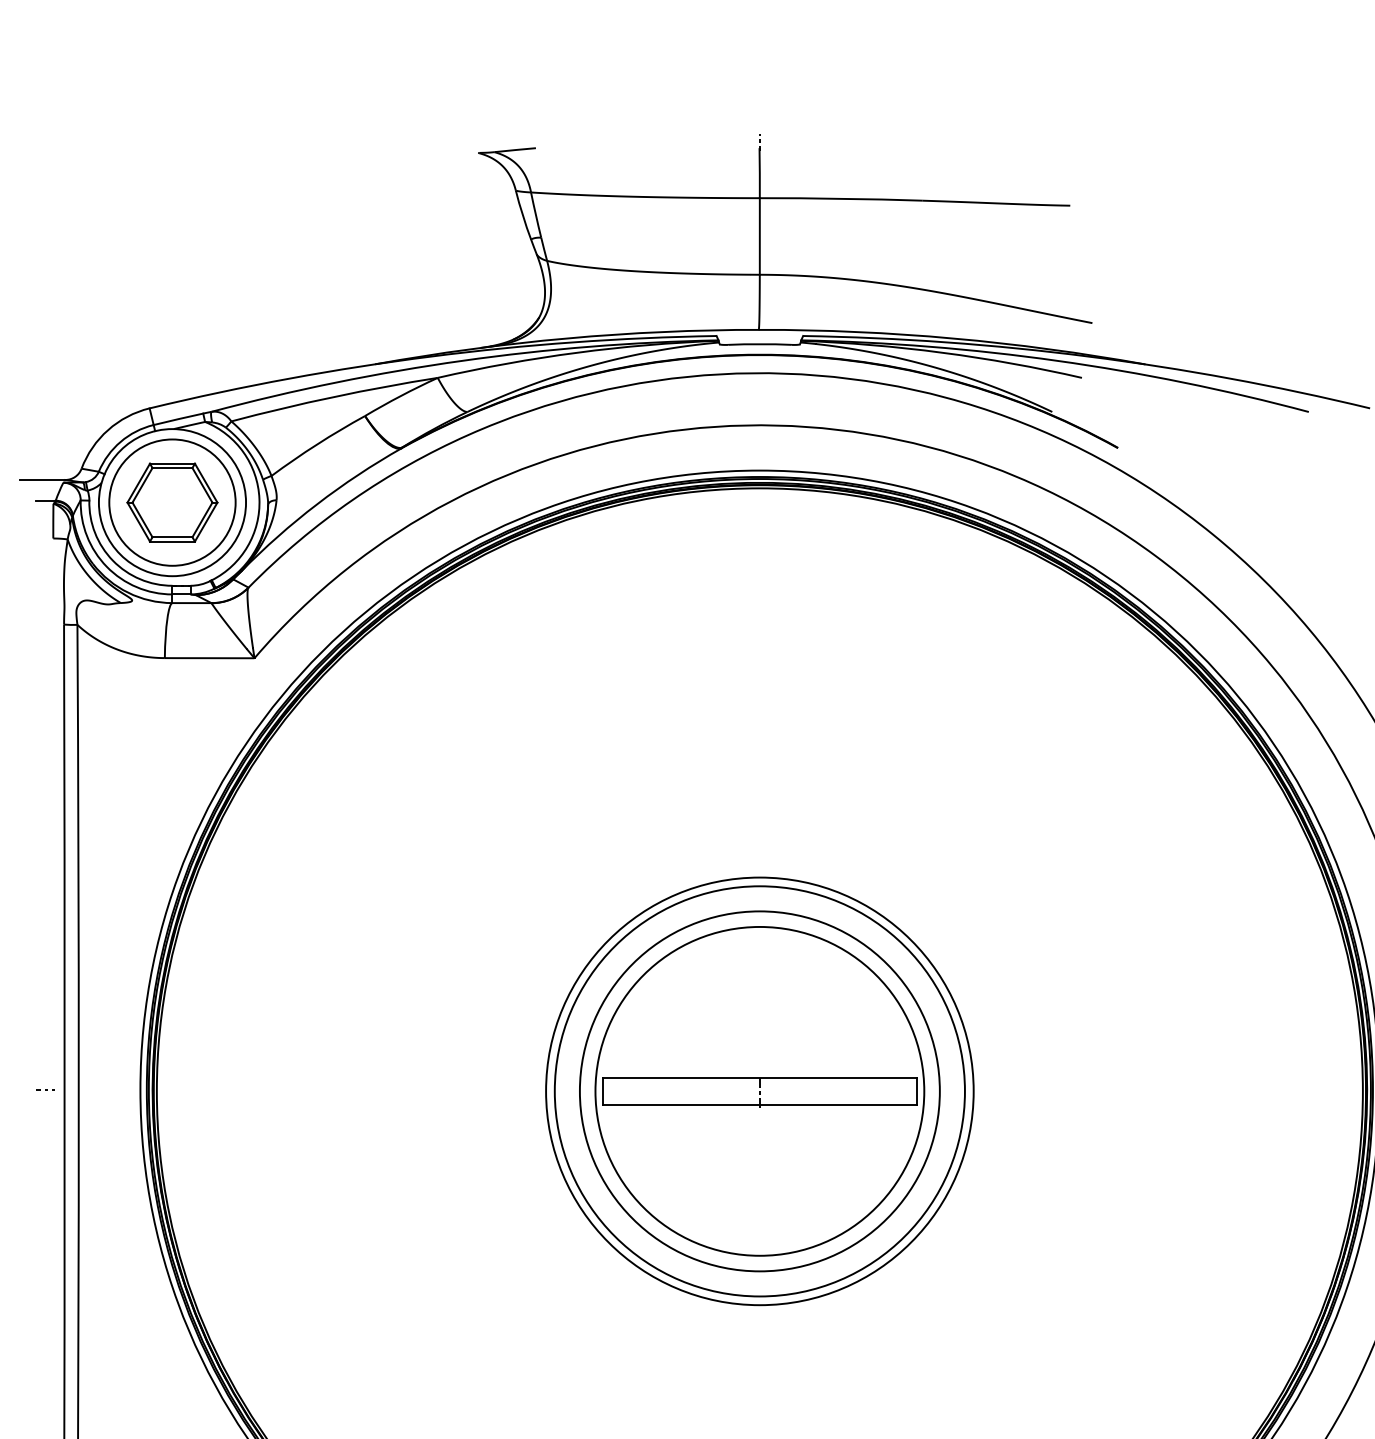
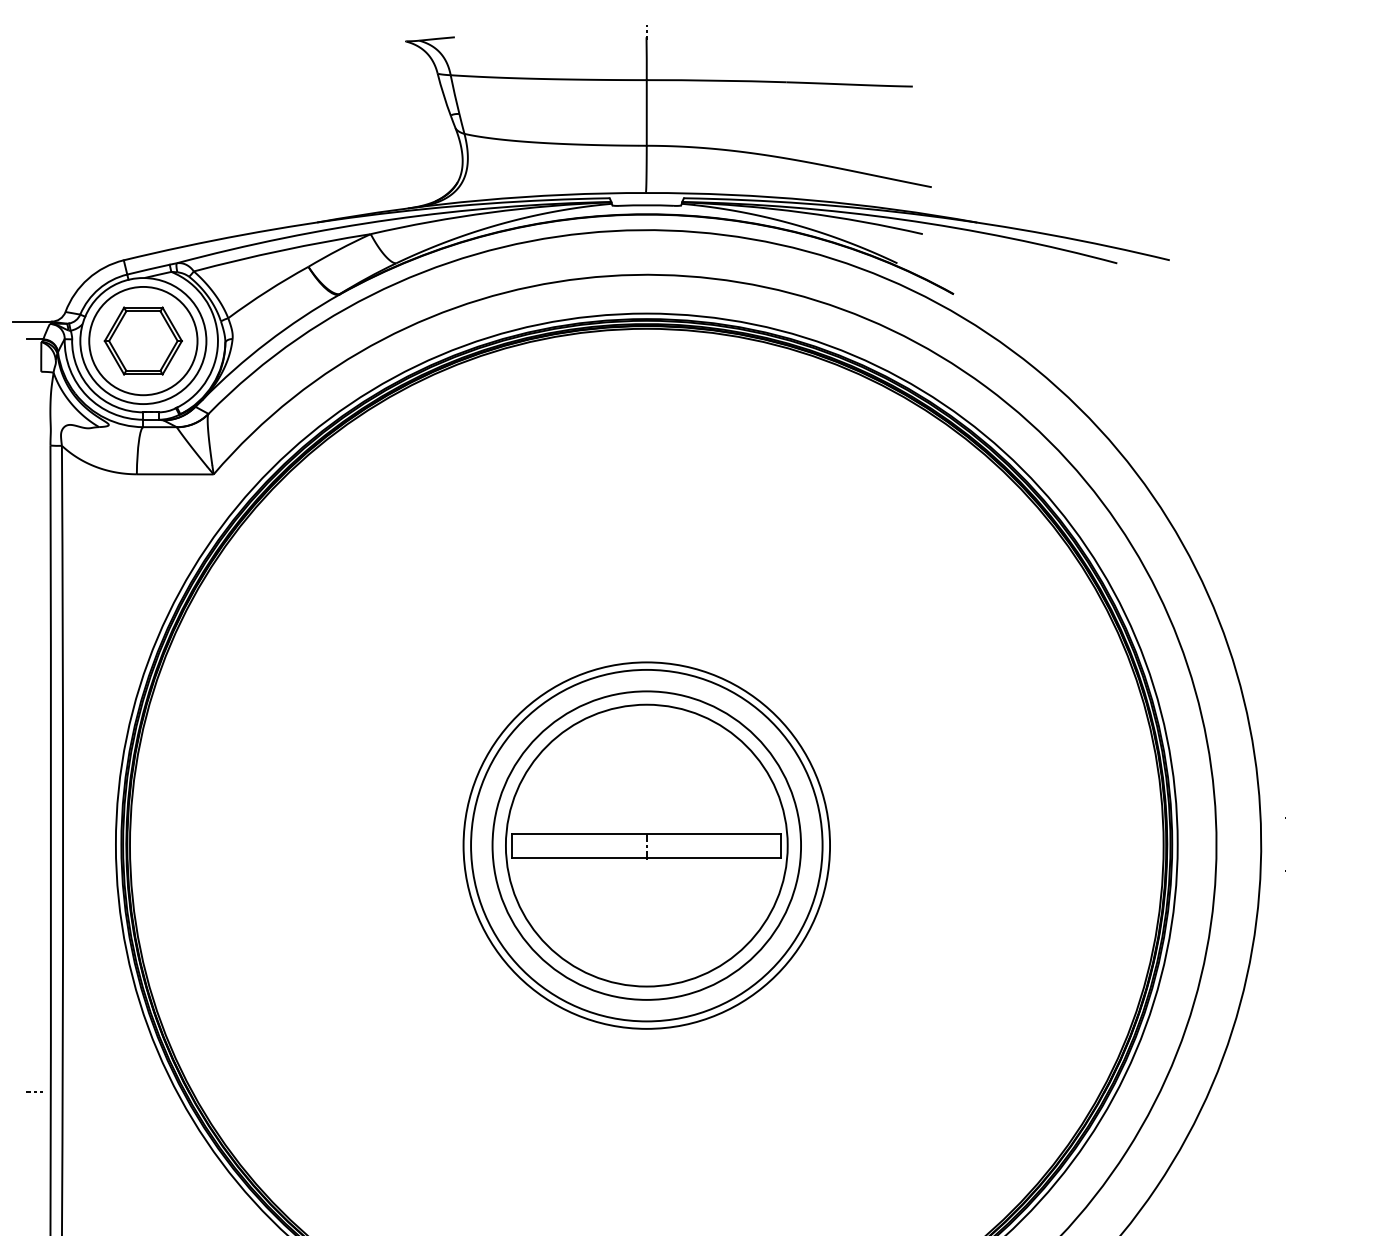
line: (45, 1090) -> (34, 1091), moved

